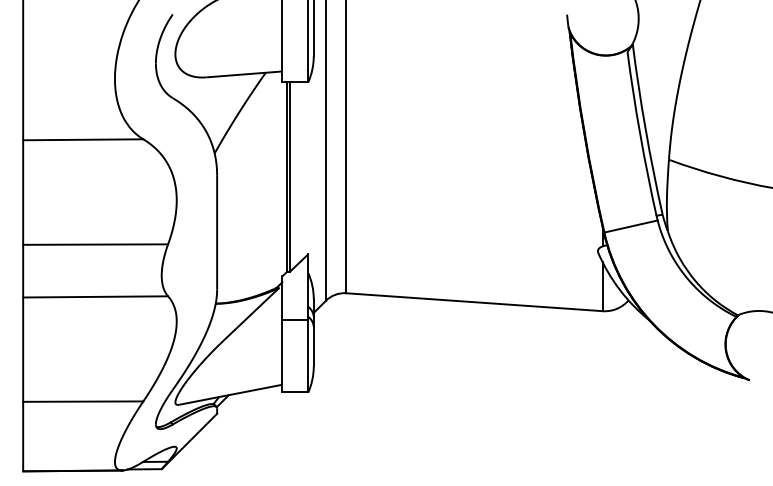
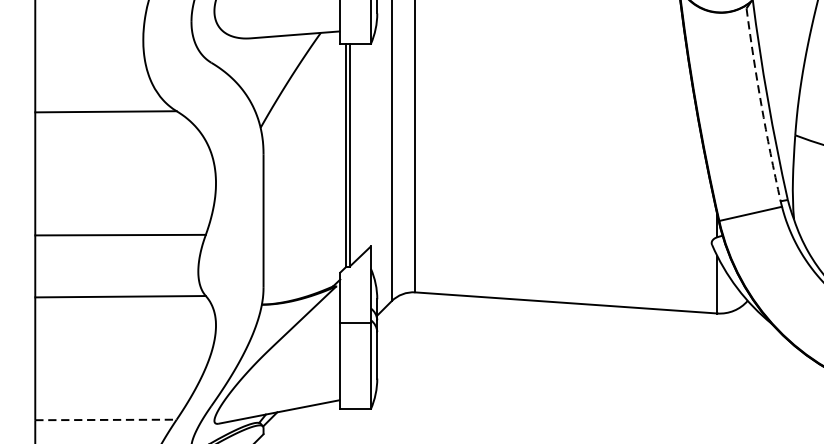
arc: (640, 134) -> (761, 105), solid -> dashed
line: (83, 401) -> (106, 419), solid -> dashed

